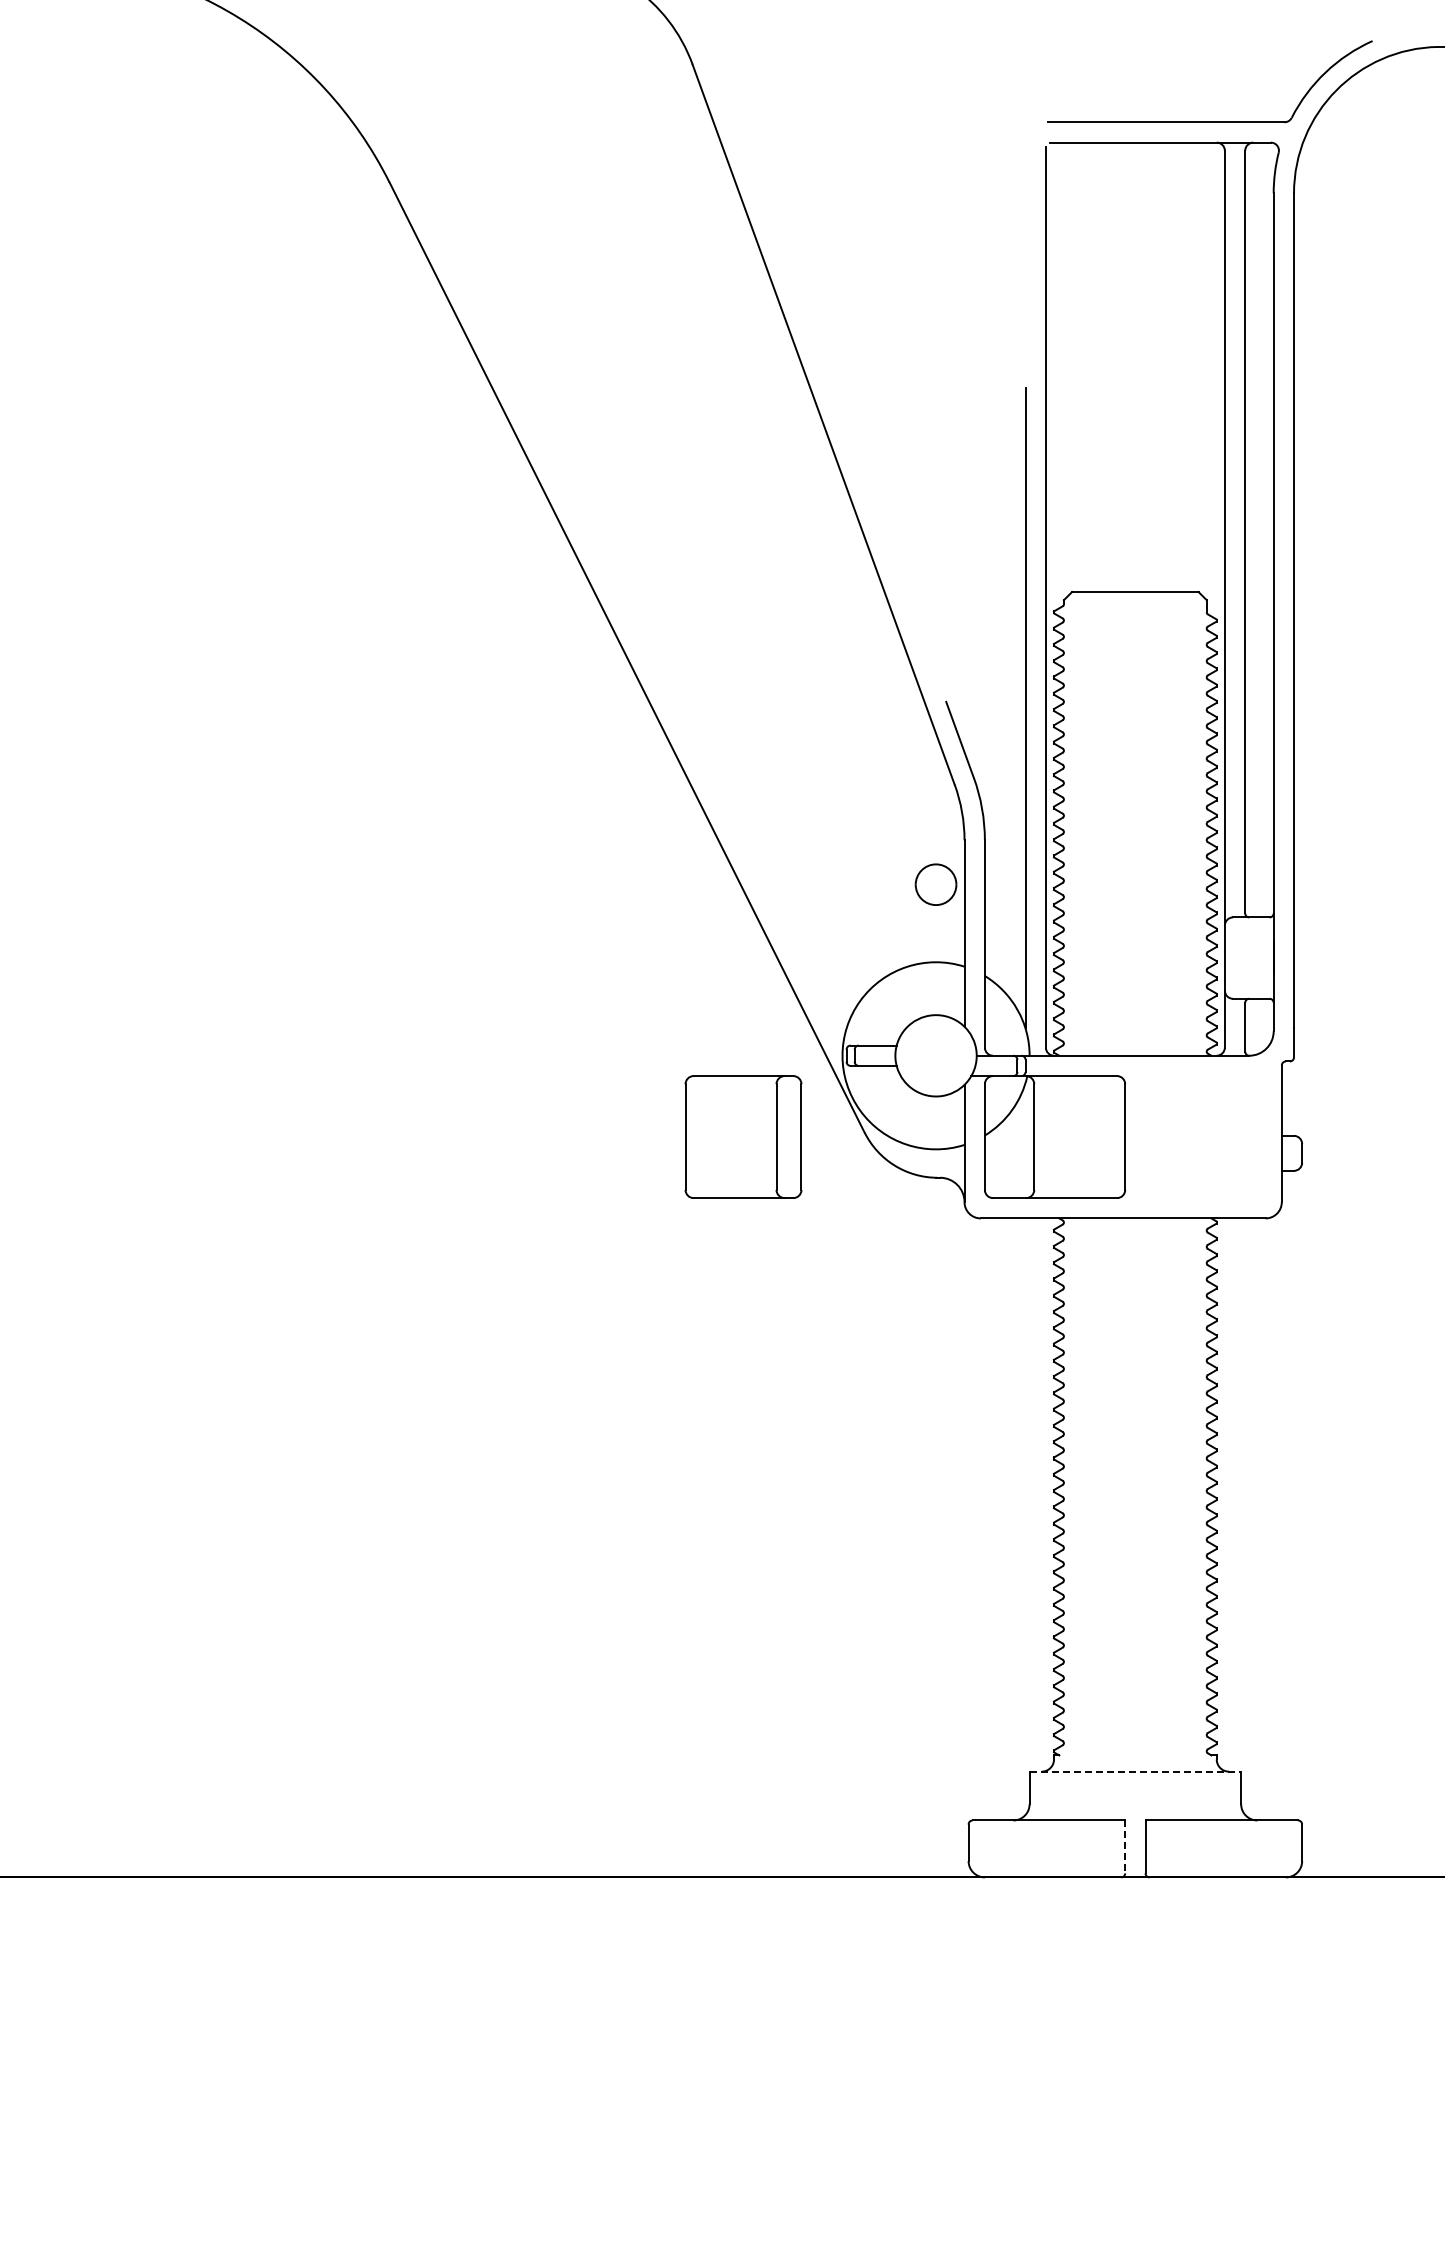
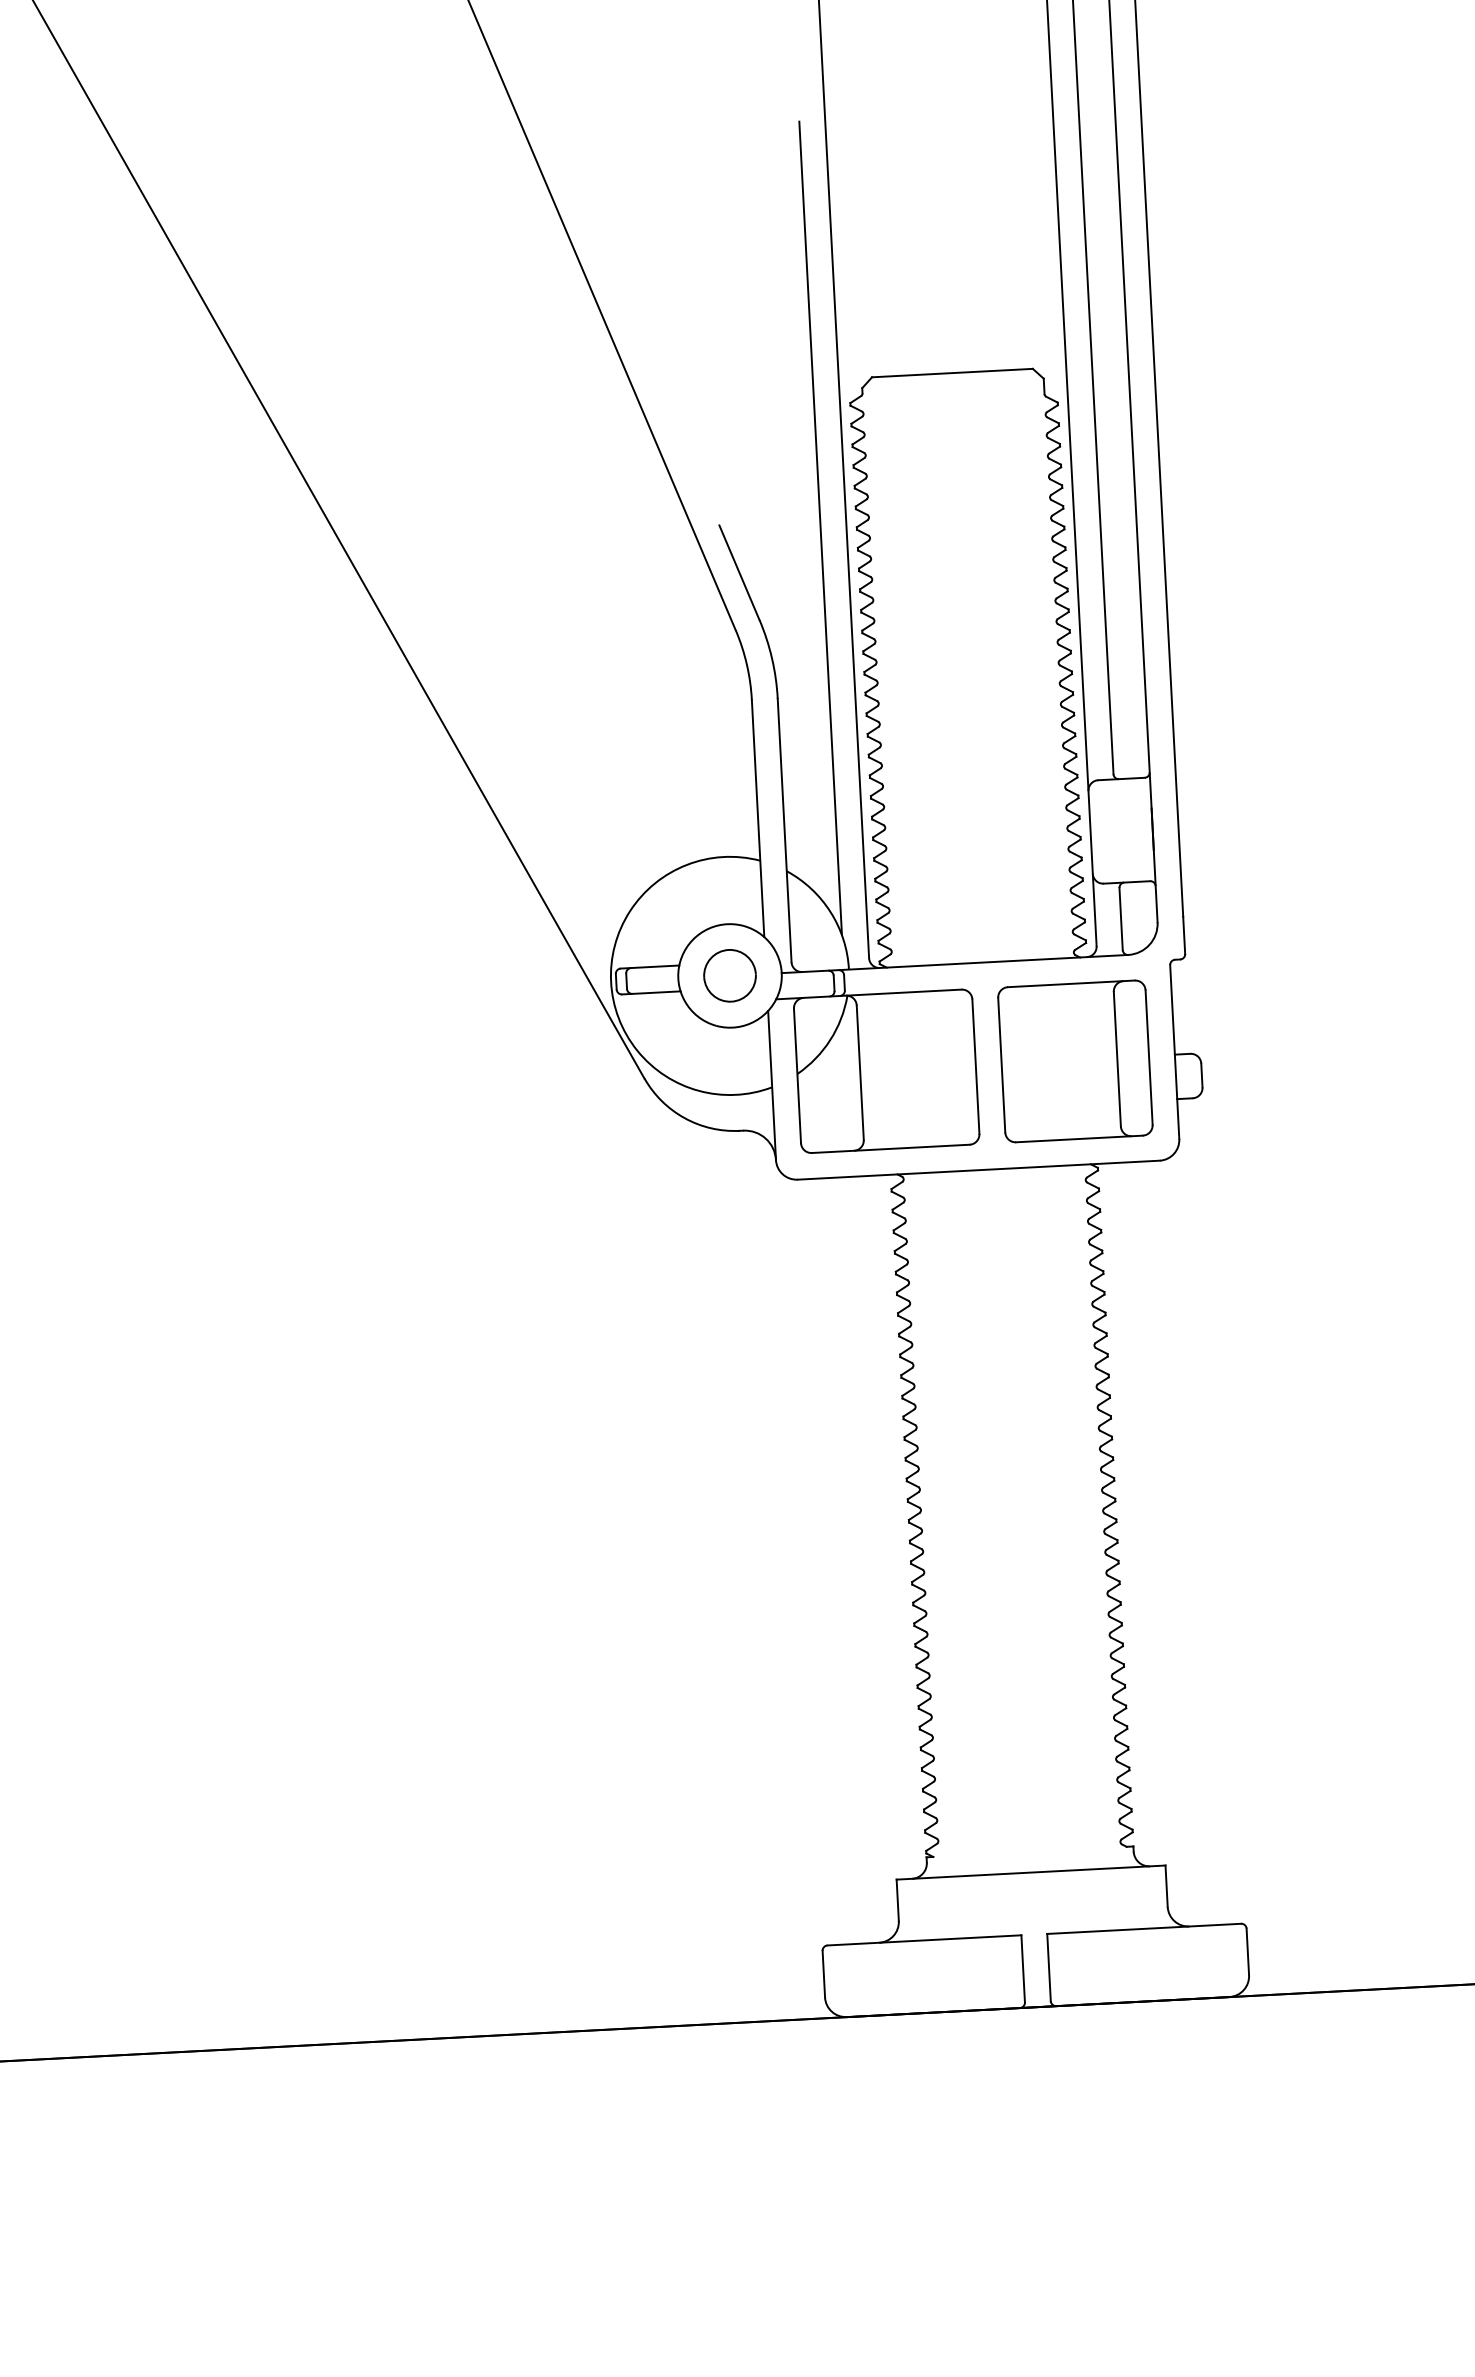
part: (935, 884) -> (729, 975), moved
part: (743, 1136) -> (1075, 1060), moved
line: (1135, 1771) -> (1031, 1872), dashed -> solid
line: (1125, 1847) -> (1023, 1969), dashed -> solid

